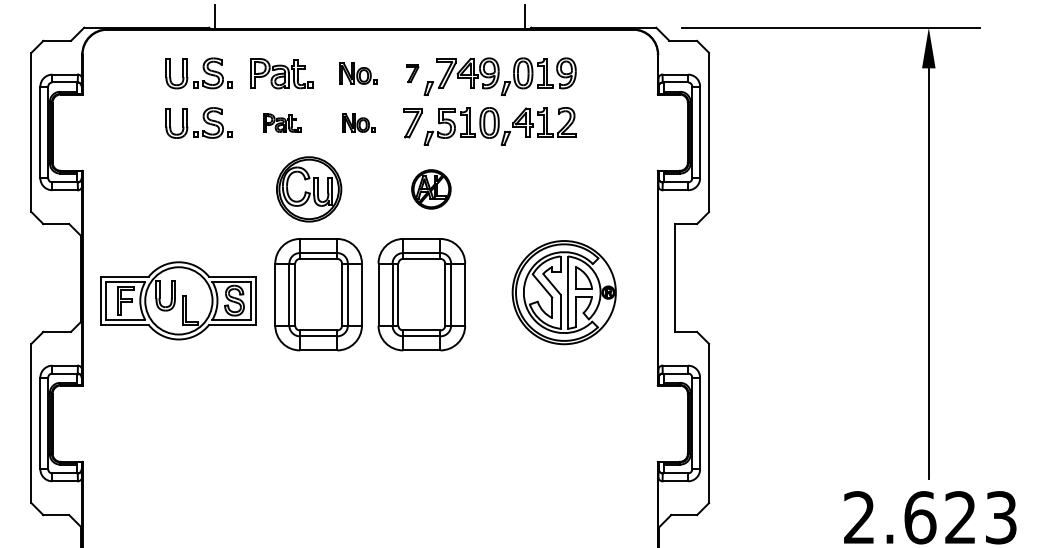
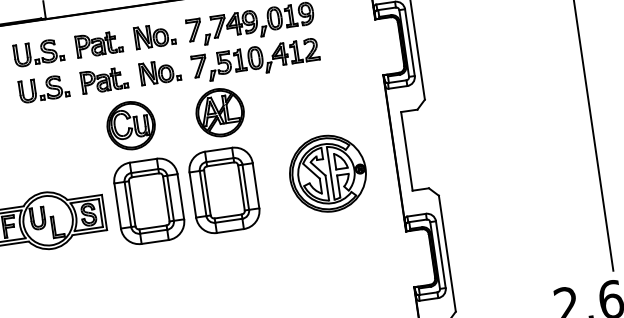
part: (358, 73) -> (154, 36), size x1.43
part: (412, 73) -> (194, 30), size x1.67
part: (281, 122) -> (103, 79), size x1.67
part: (358, 122) -> (160, 71), size x1.67
part: (431, 189) -> (220, 112), size x1.67

